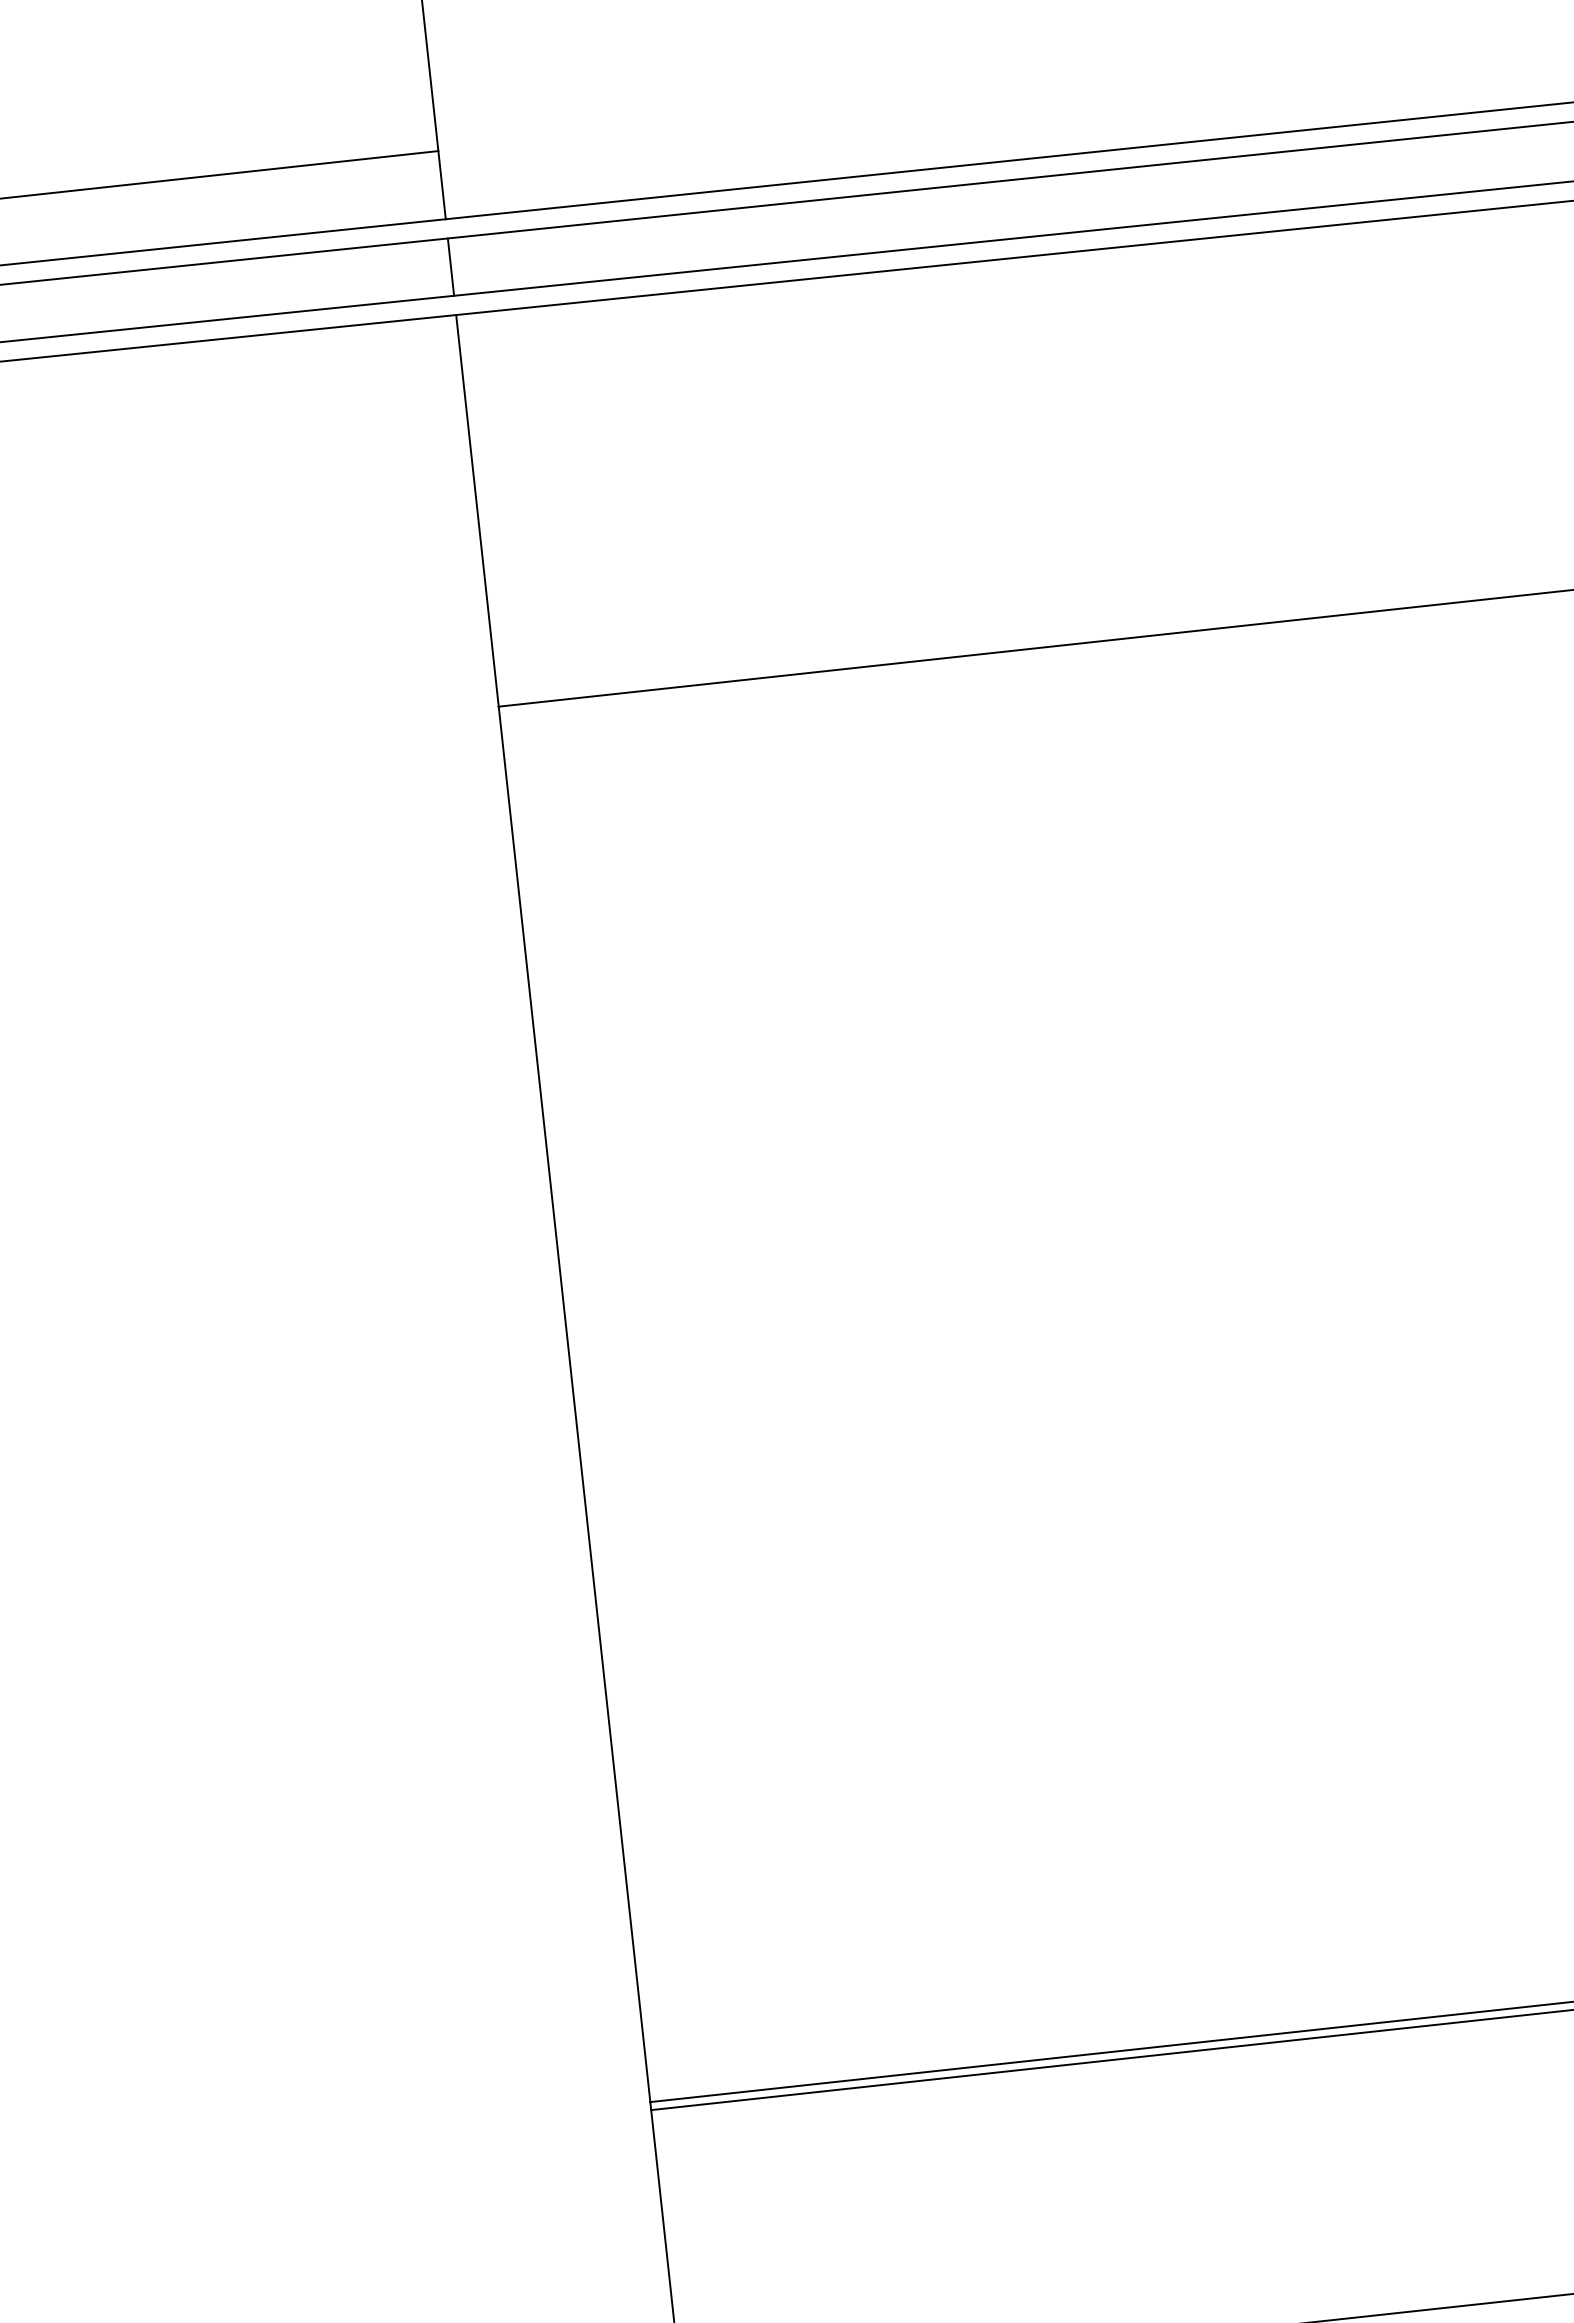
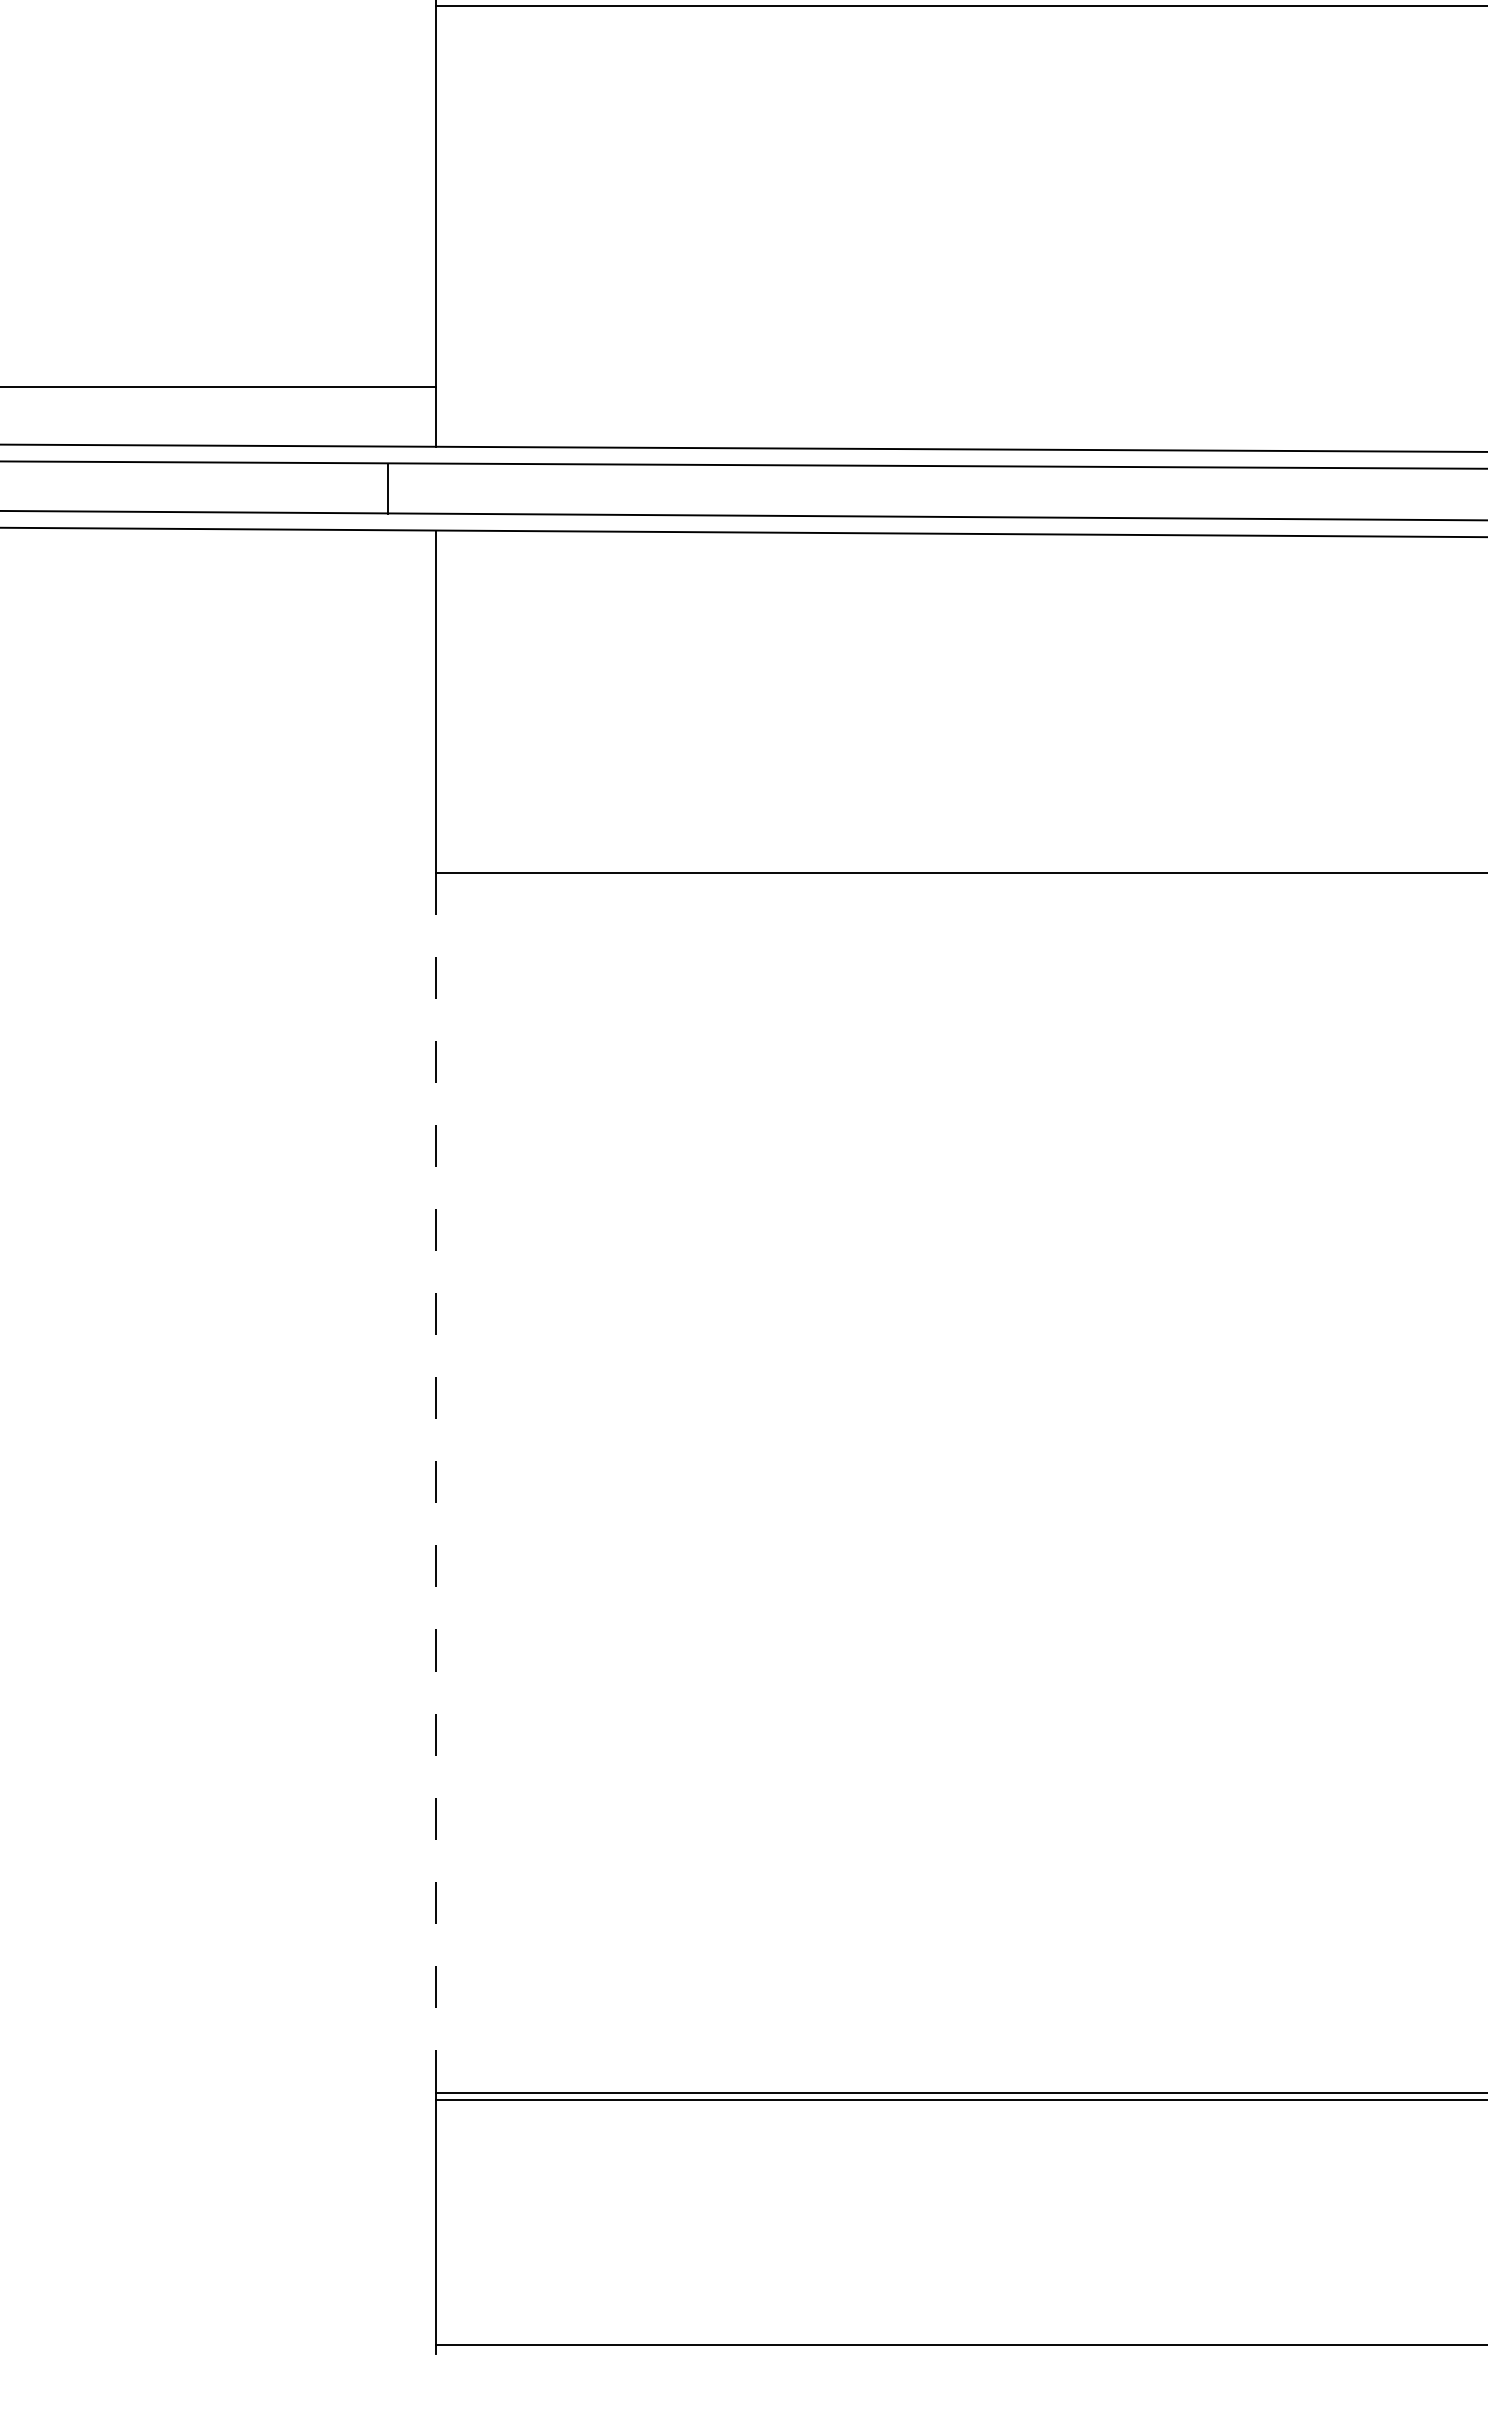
line: (450, 267) -> (387, 488), moved
line: (574, 1405) -> (435, 1483), solid -> dashed

